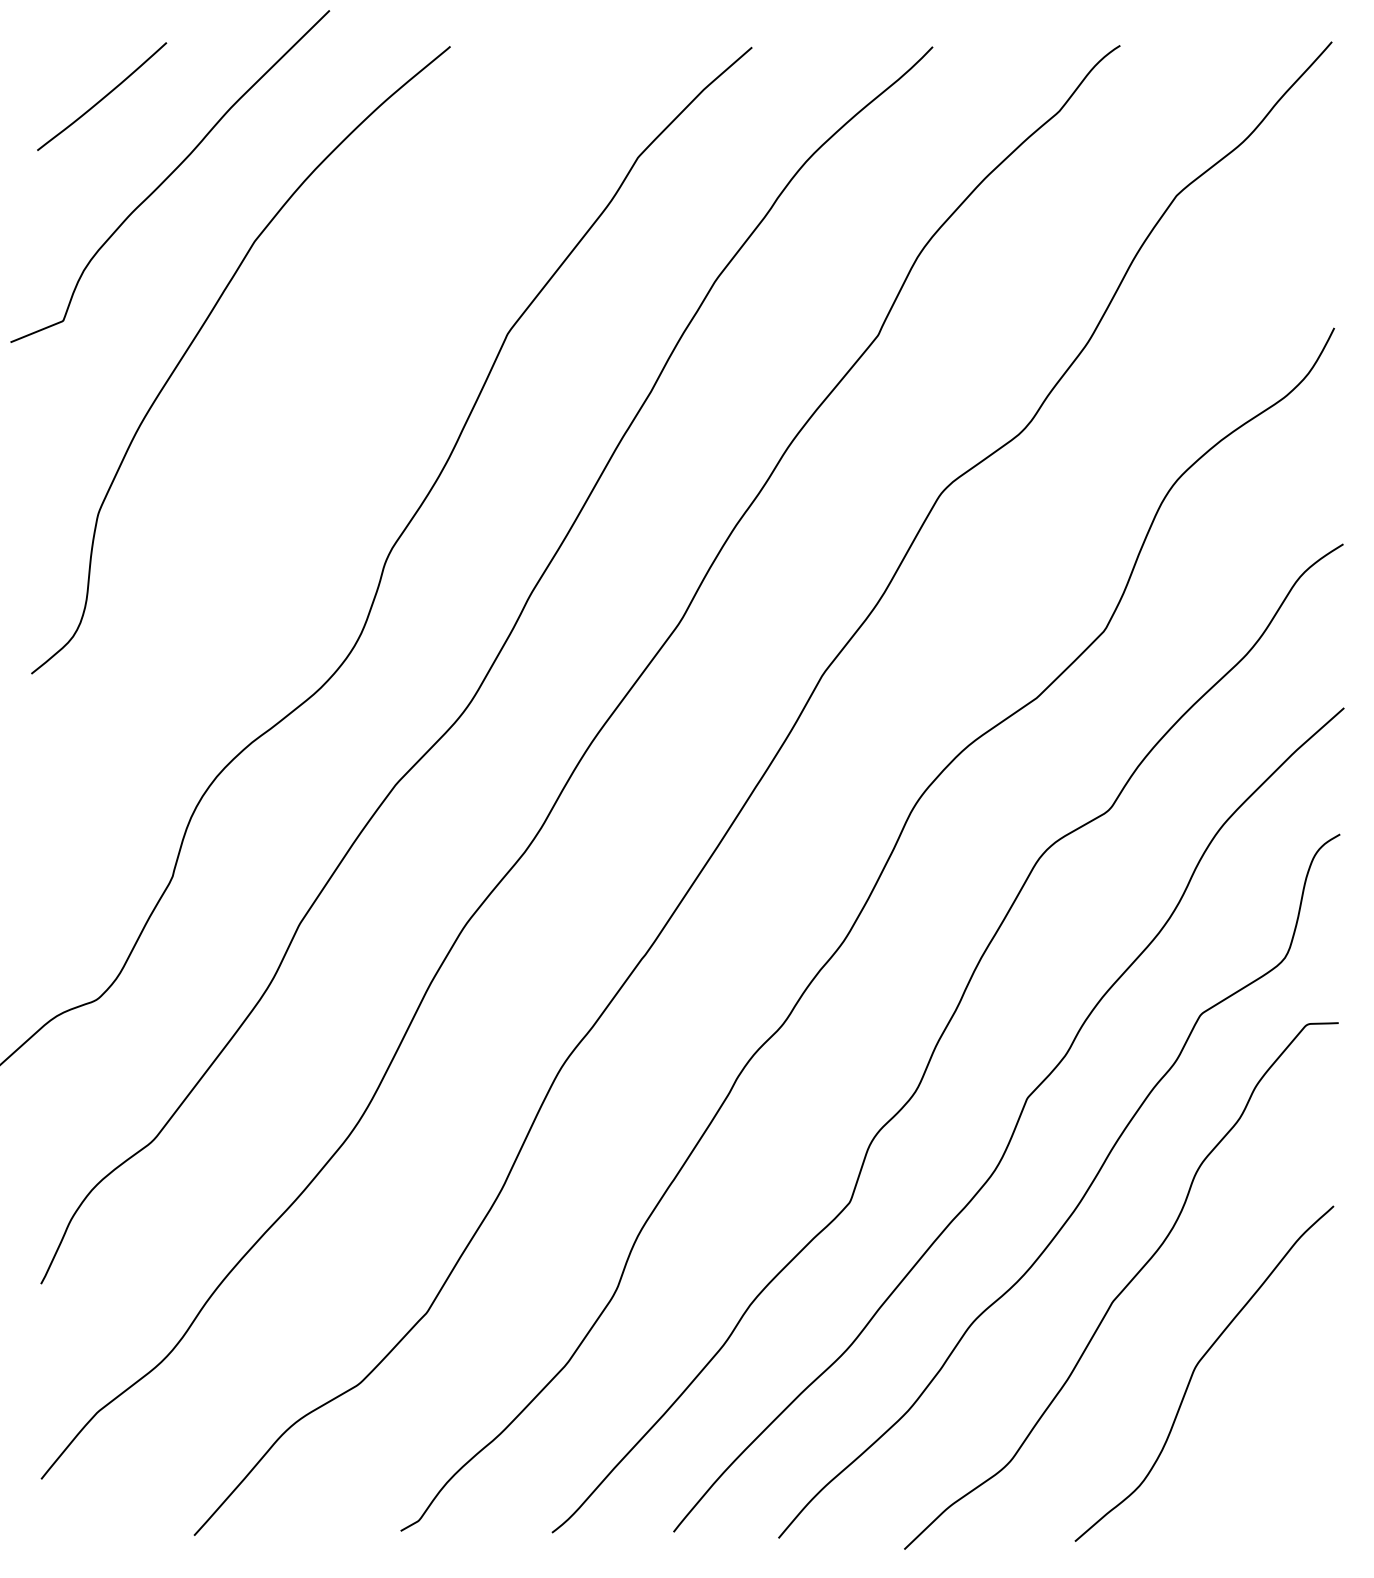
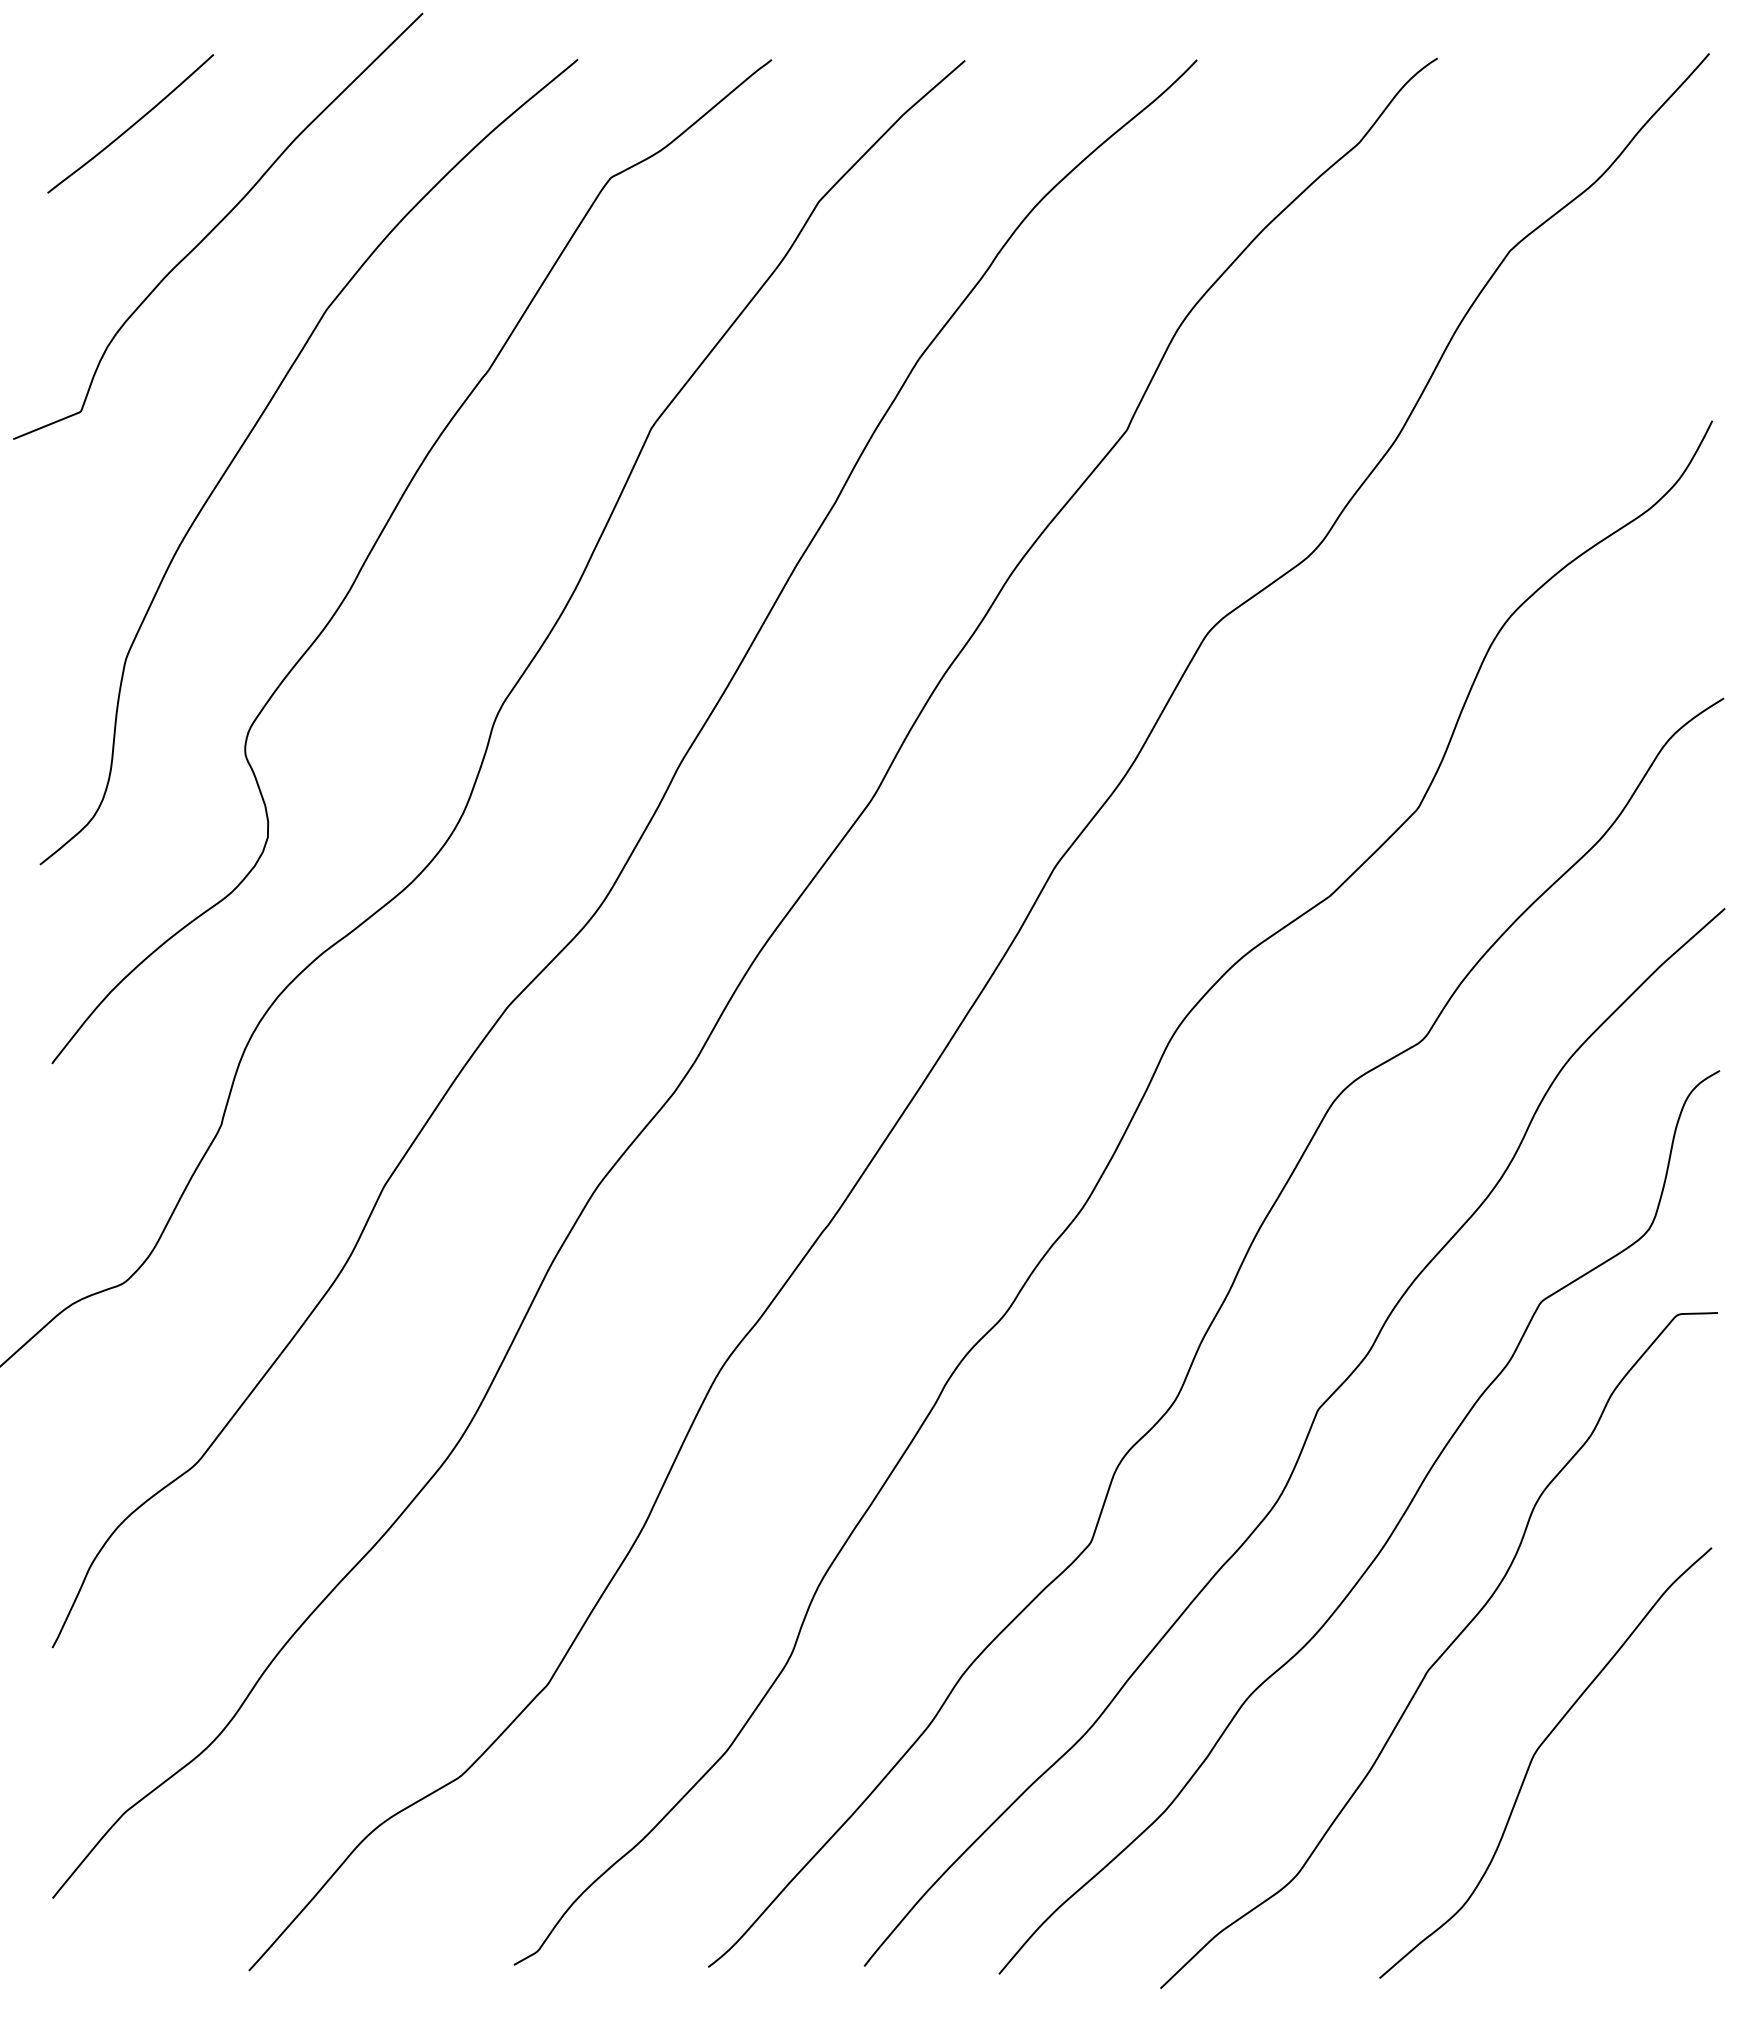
curve: (295, 421) -> (378, 540), added

